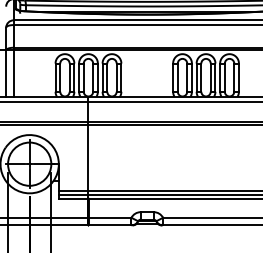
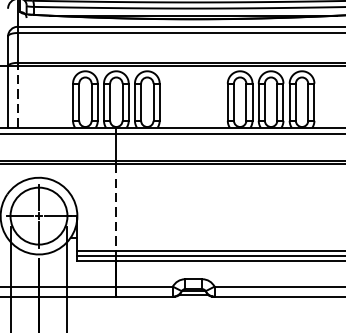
line: (13, 73) -> (17, 96), solid -> dashed
line: (88, 158) -> (116, 208), solid -> dashed

